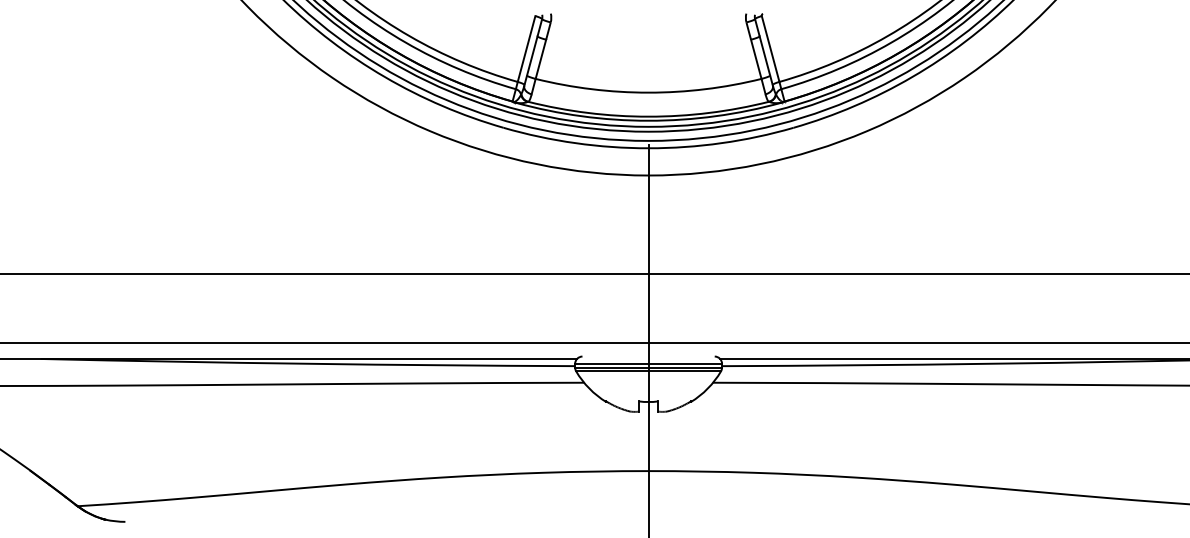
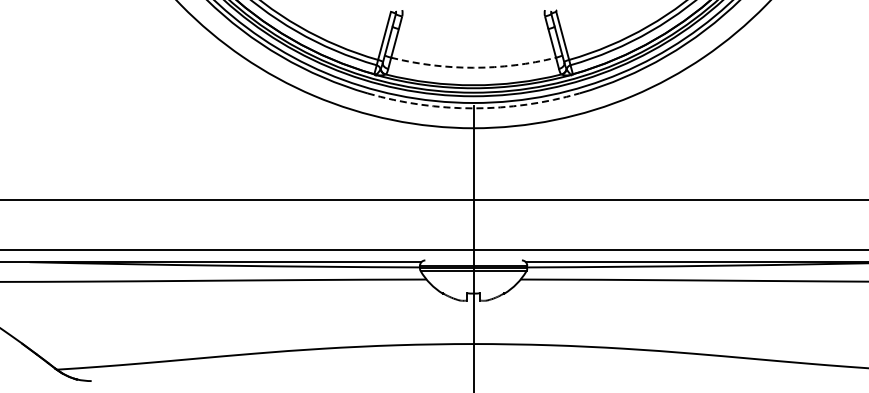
arc: (648, 92) -> (473, 67), solid -> dashed
arc: (648, 148) -> (473, 108), solid -> dashed

